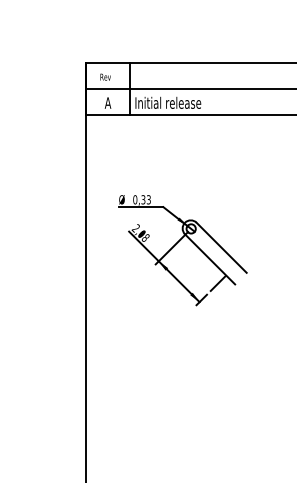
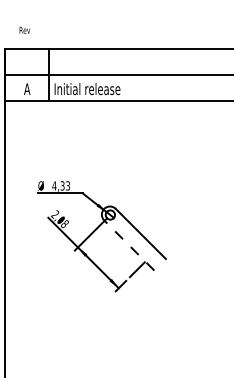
text: (105, 76) -> (24, 29), moved
text: (135, 199) -> (54, 185), 0,33 -> 4,33
line: (209, 259) -> (128, 245), solid -> dashed

